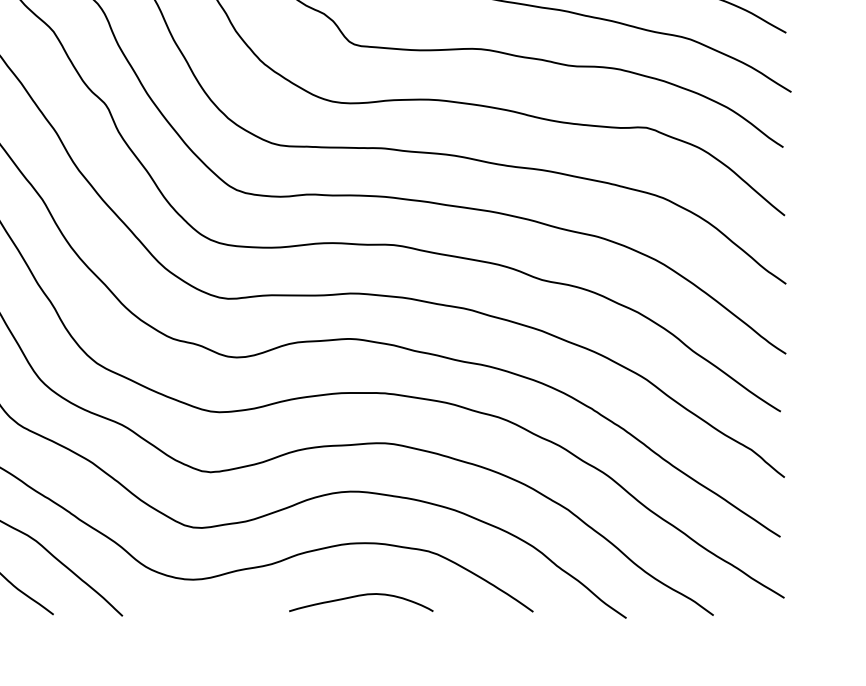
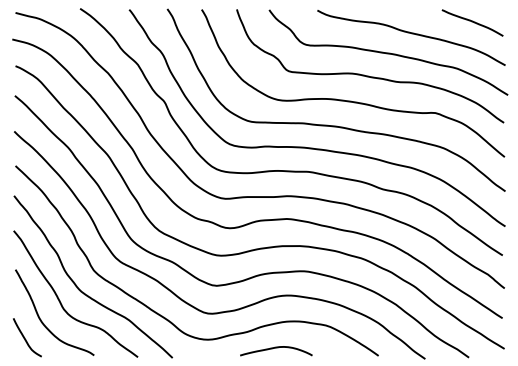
curve: (361, 597) -> (276, 348), moved

